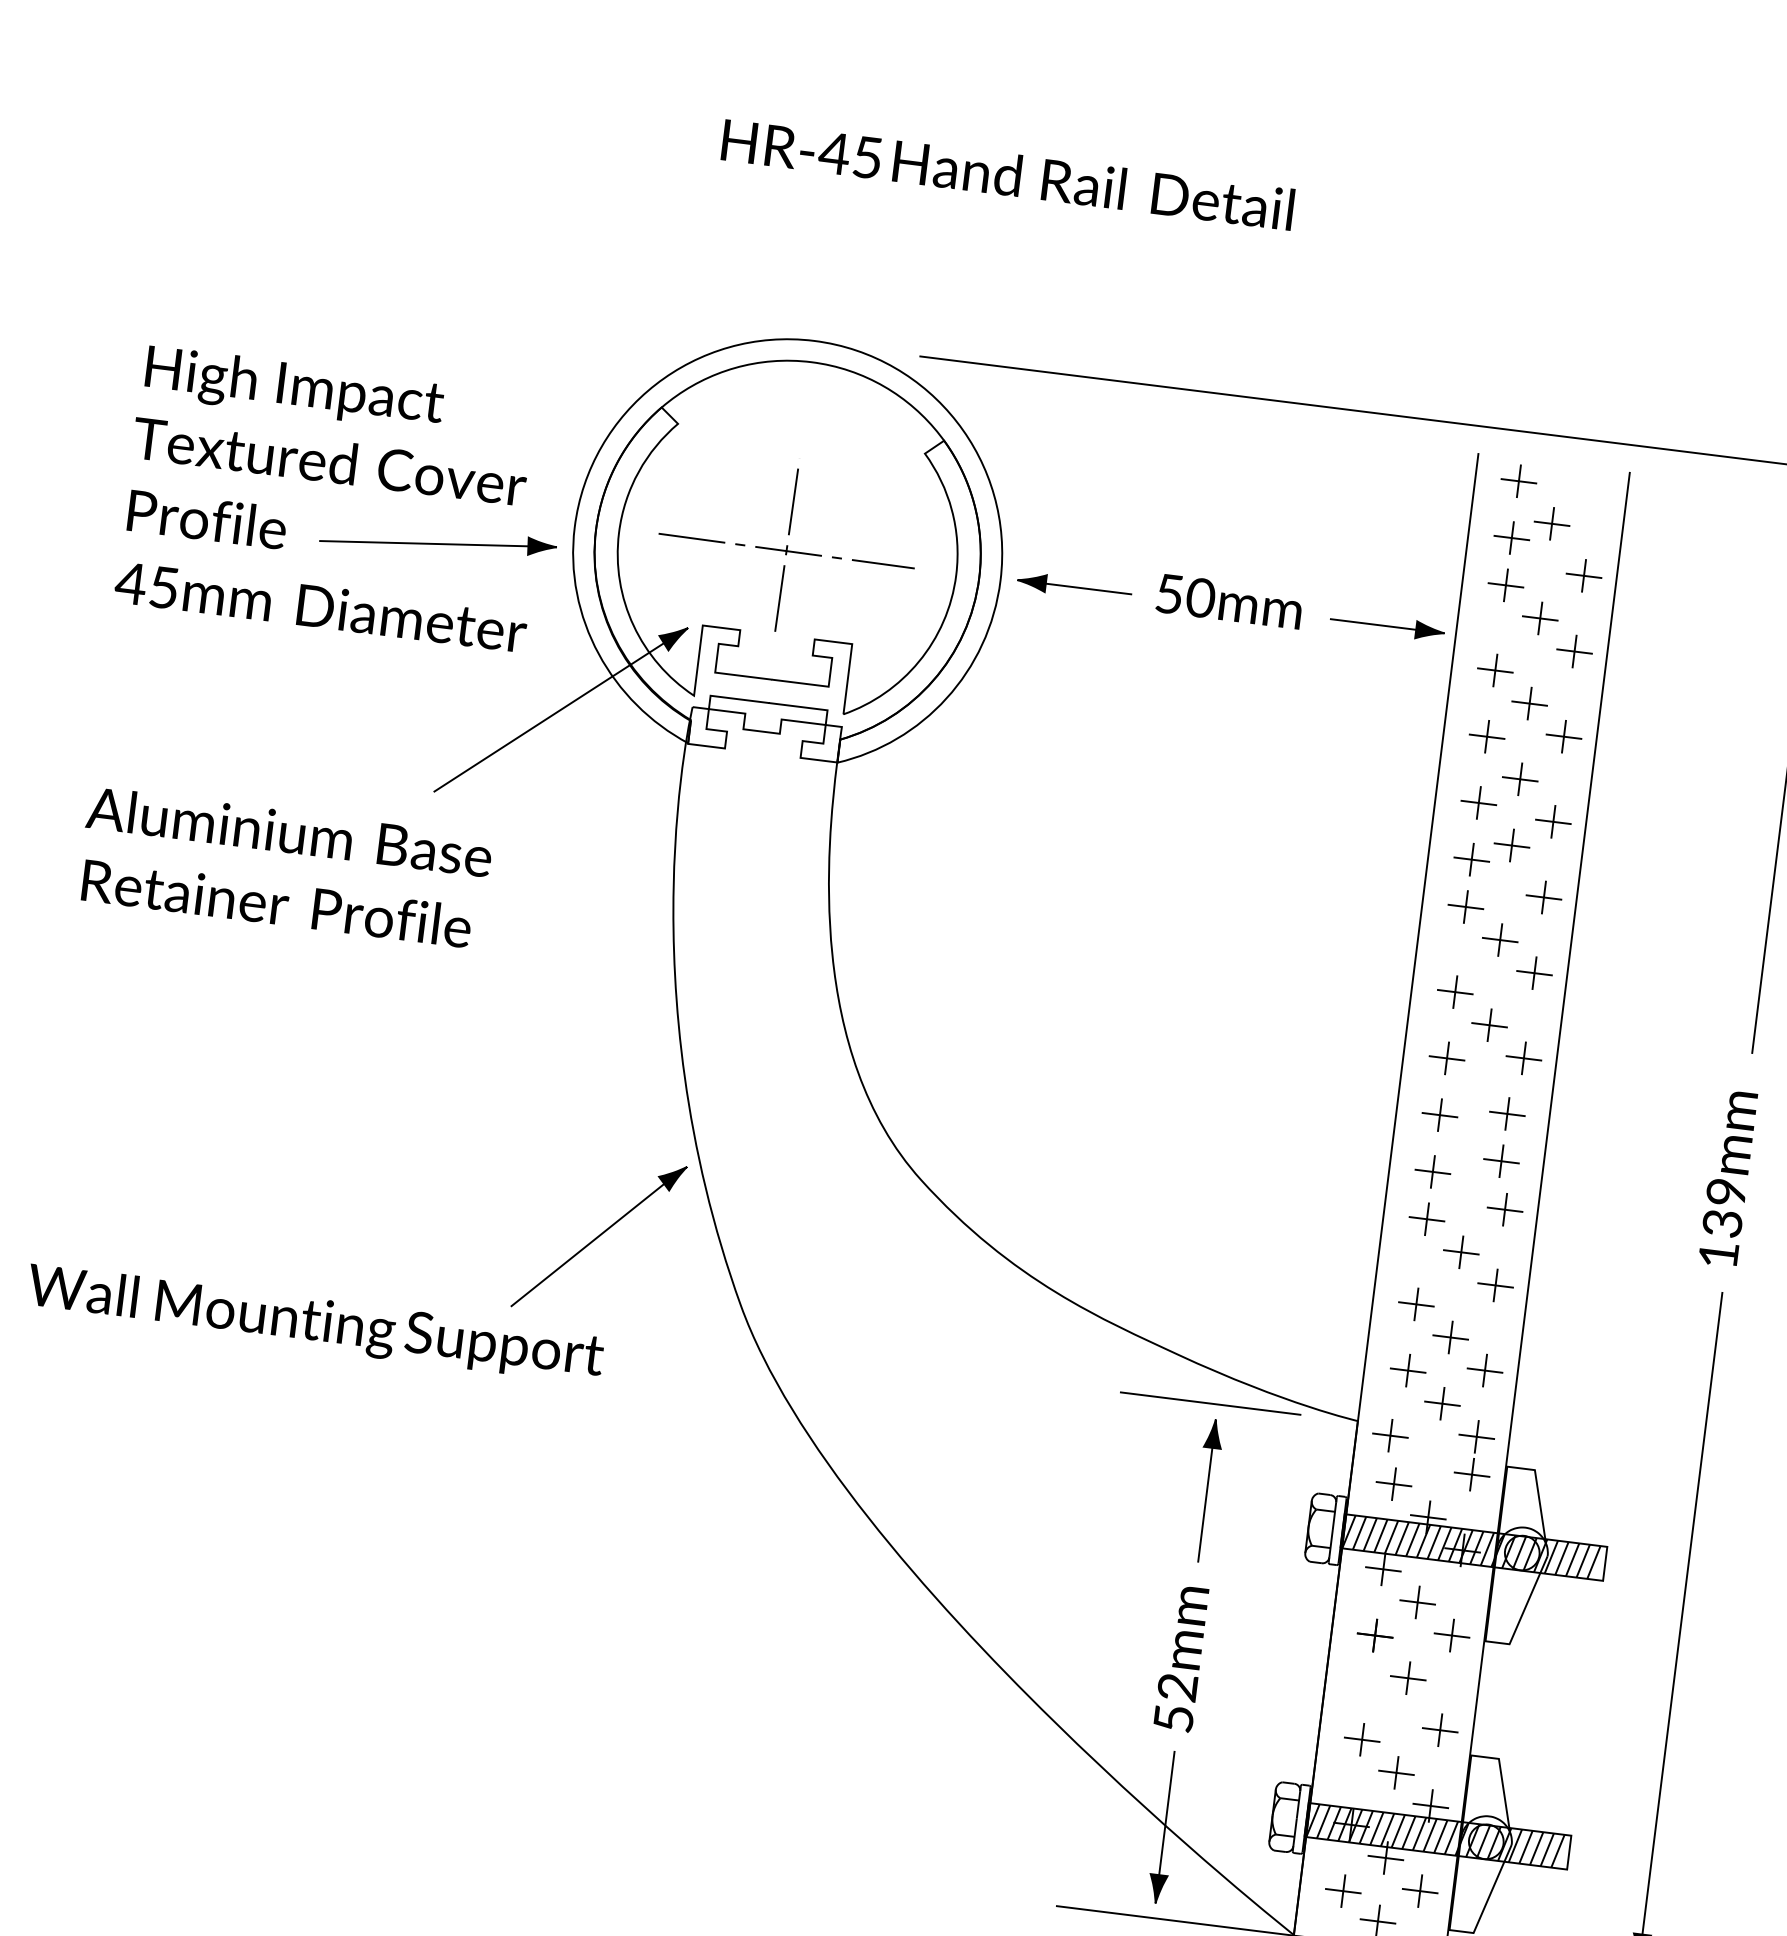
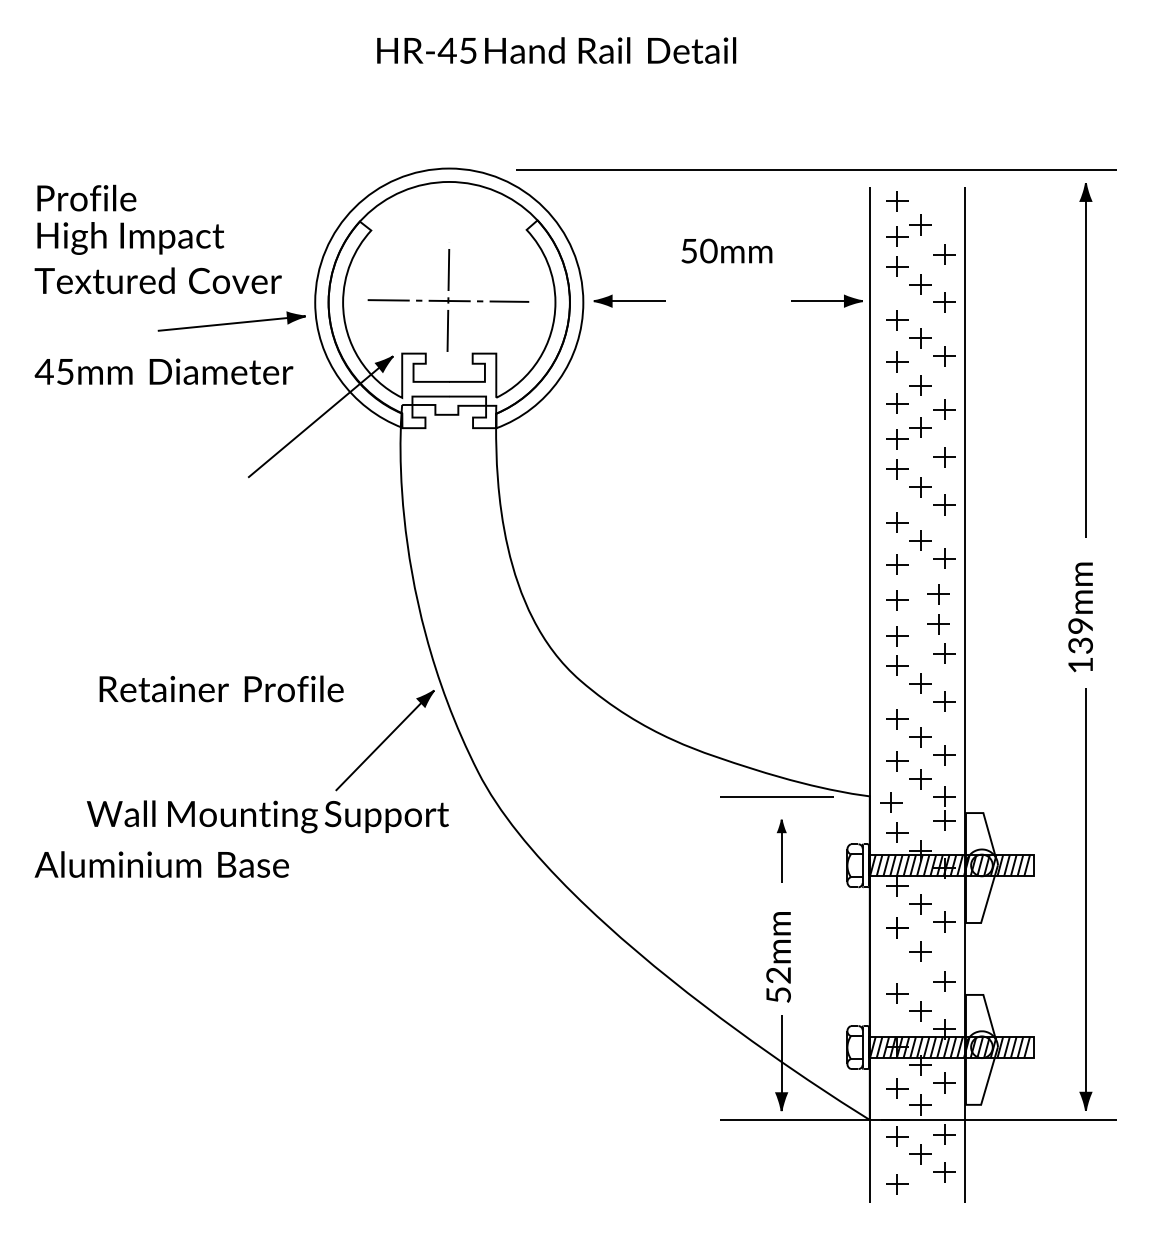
text: (206, 518) -> (86, 197), moved
text: (1228, 600) -> (726, 250), moved
text: (288, 831) -> (161, 864), moved
text: (276, 902) -> (221, 688), moved
text: (314, 1323) -> (267, 816), moved
part: (1206, 1489) -> (781, 850), size x0.7

